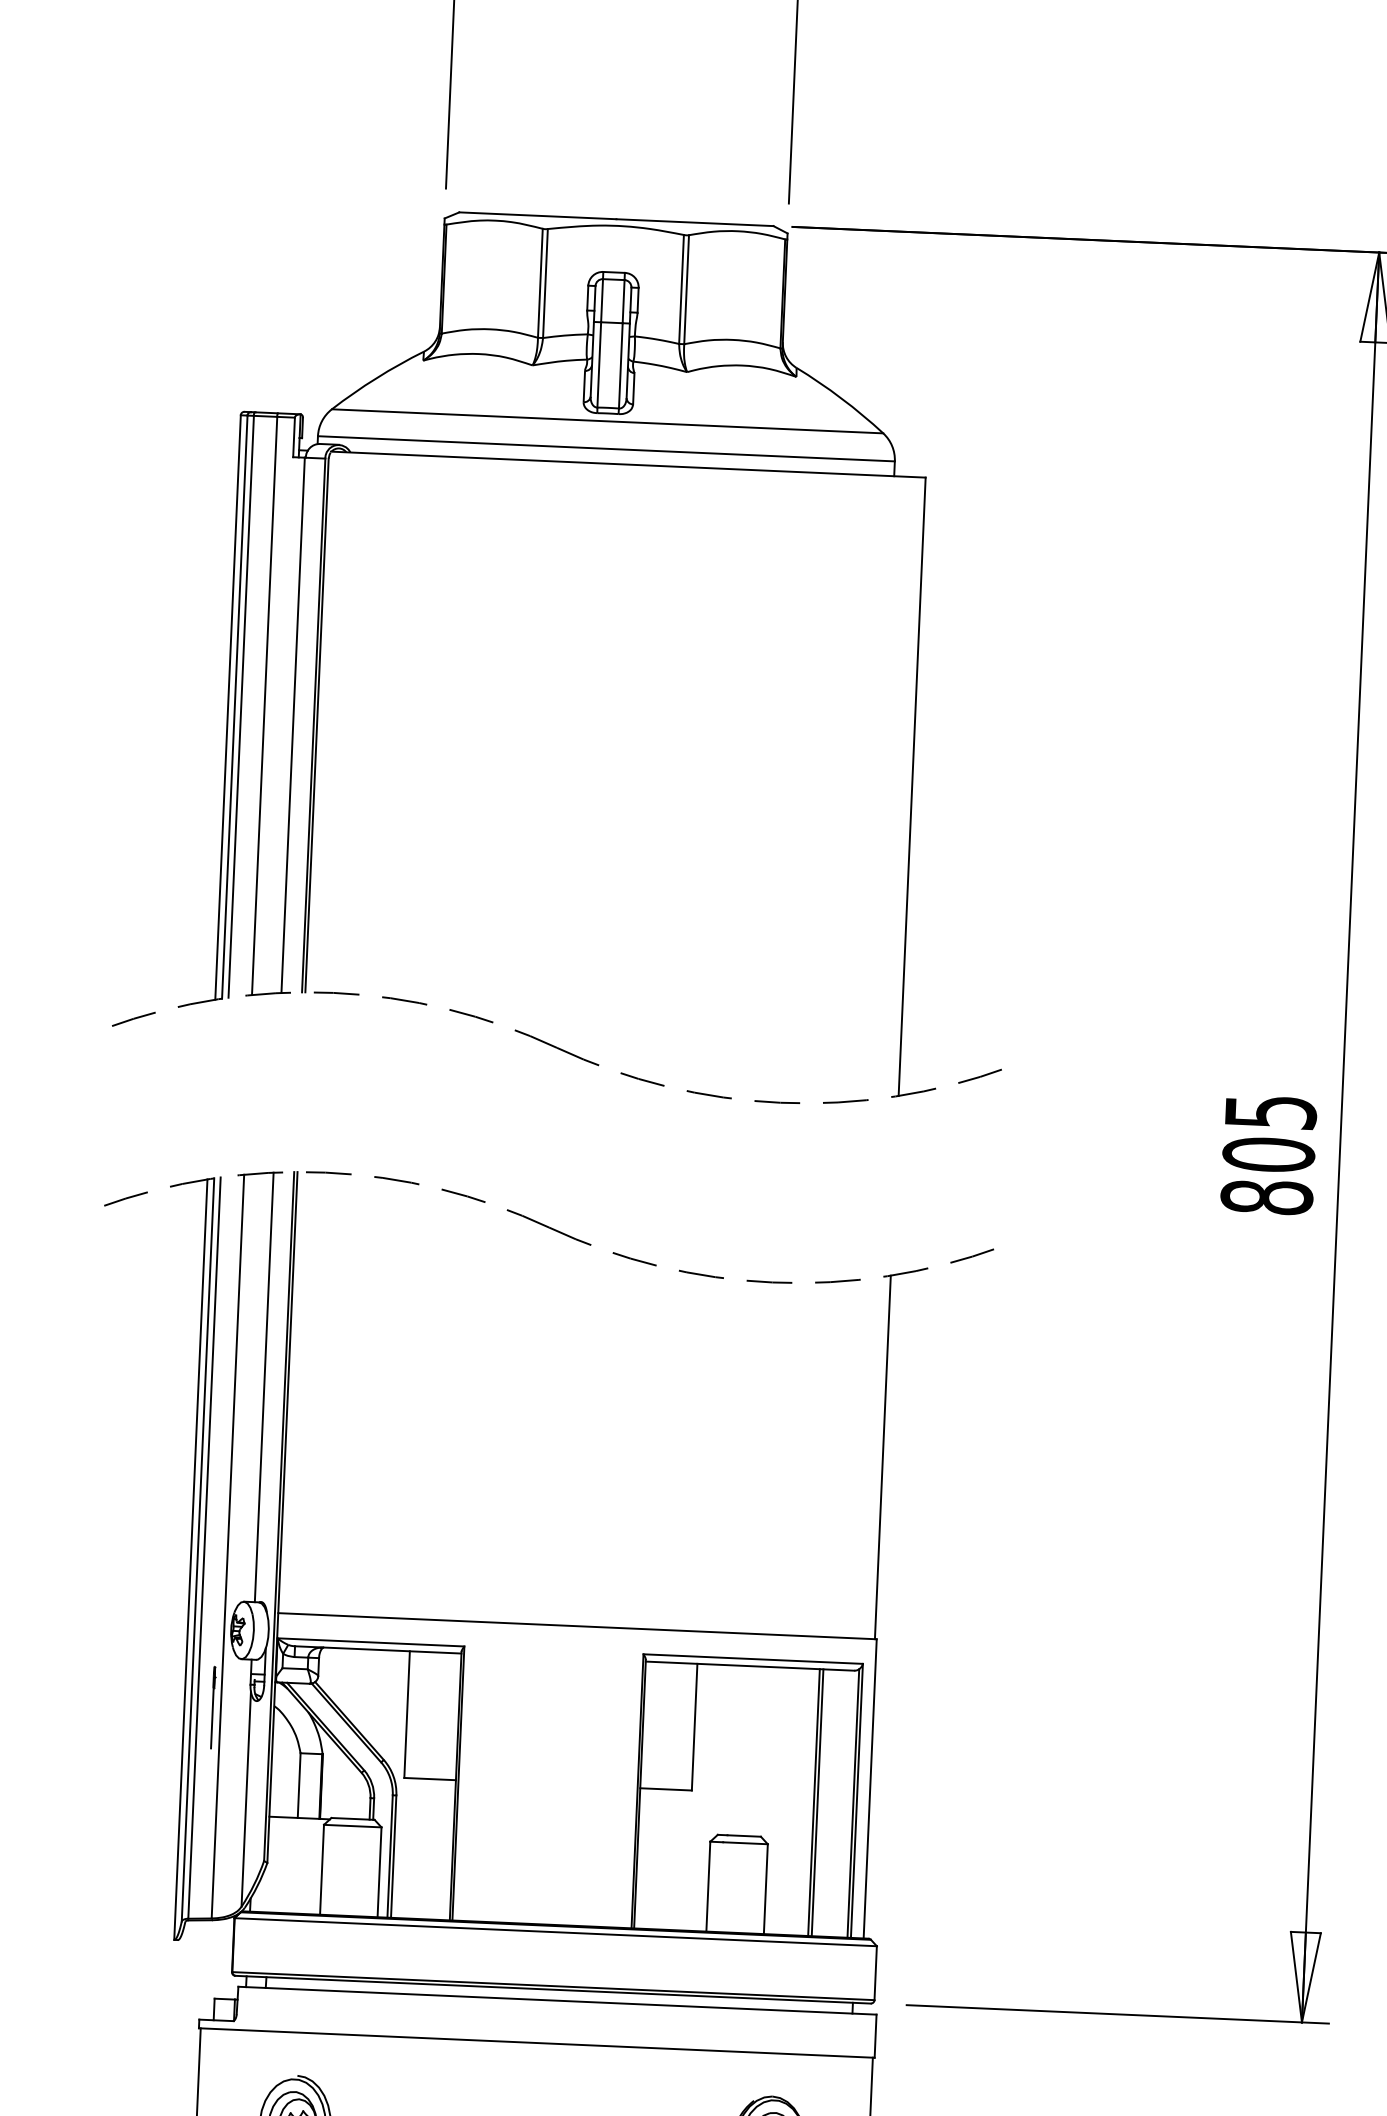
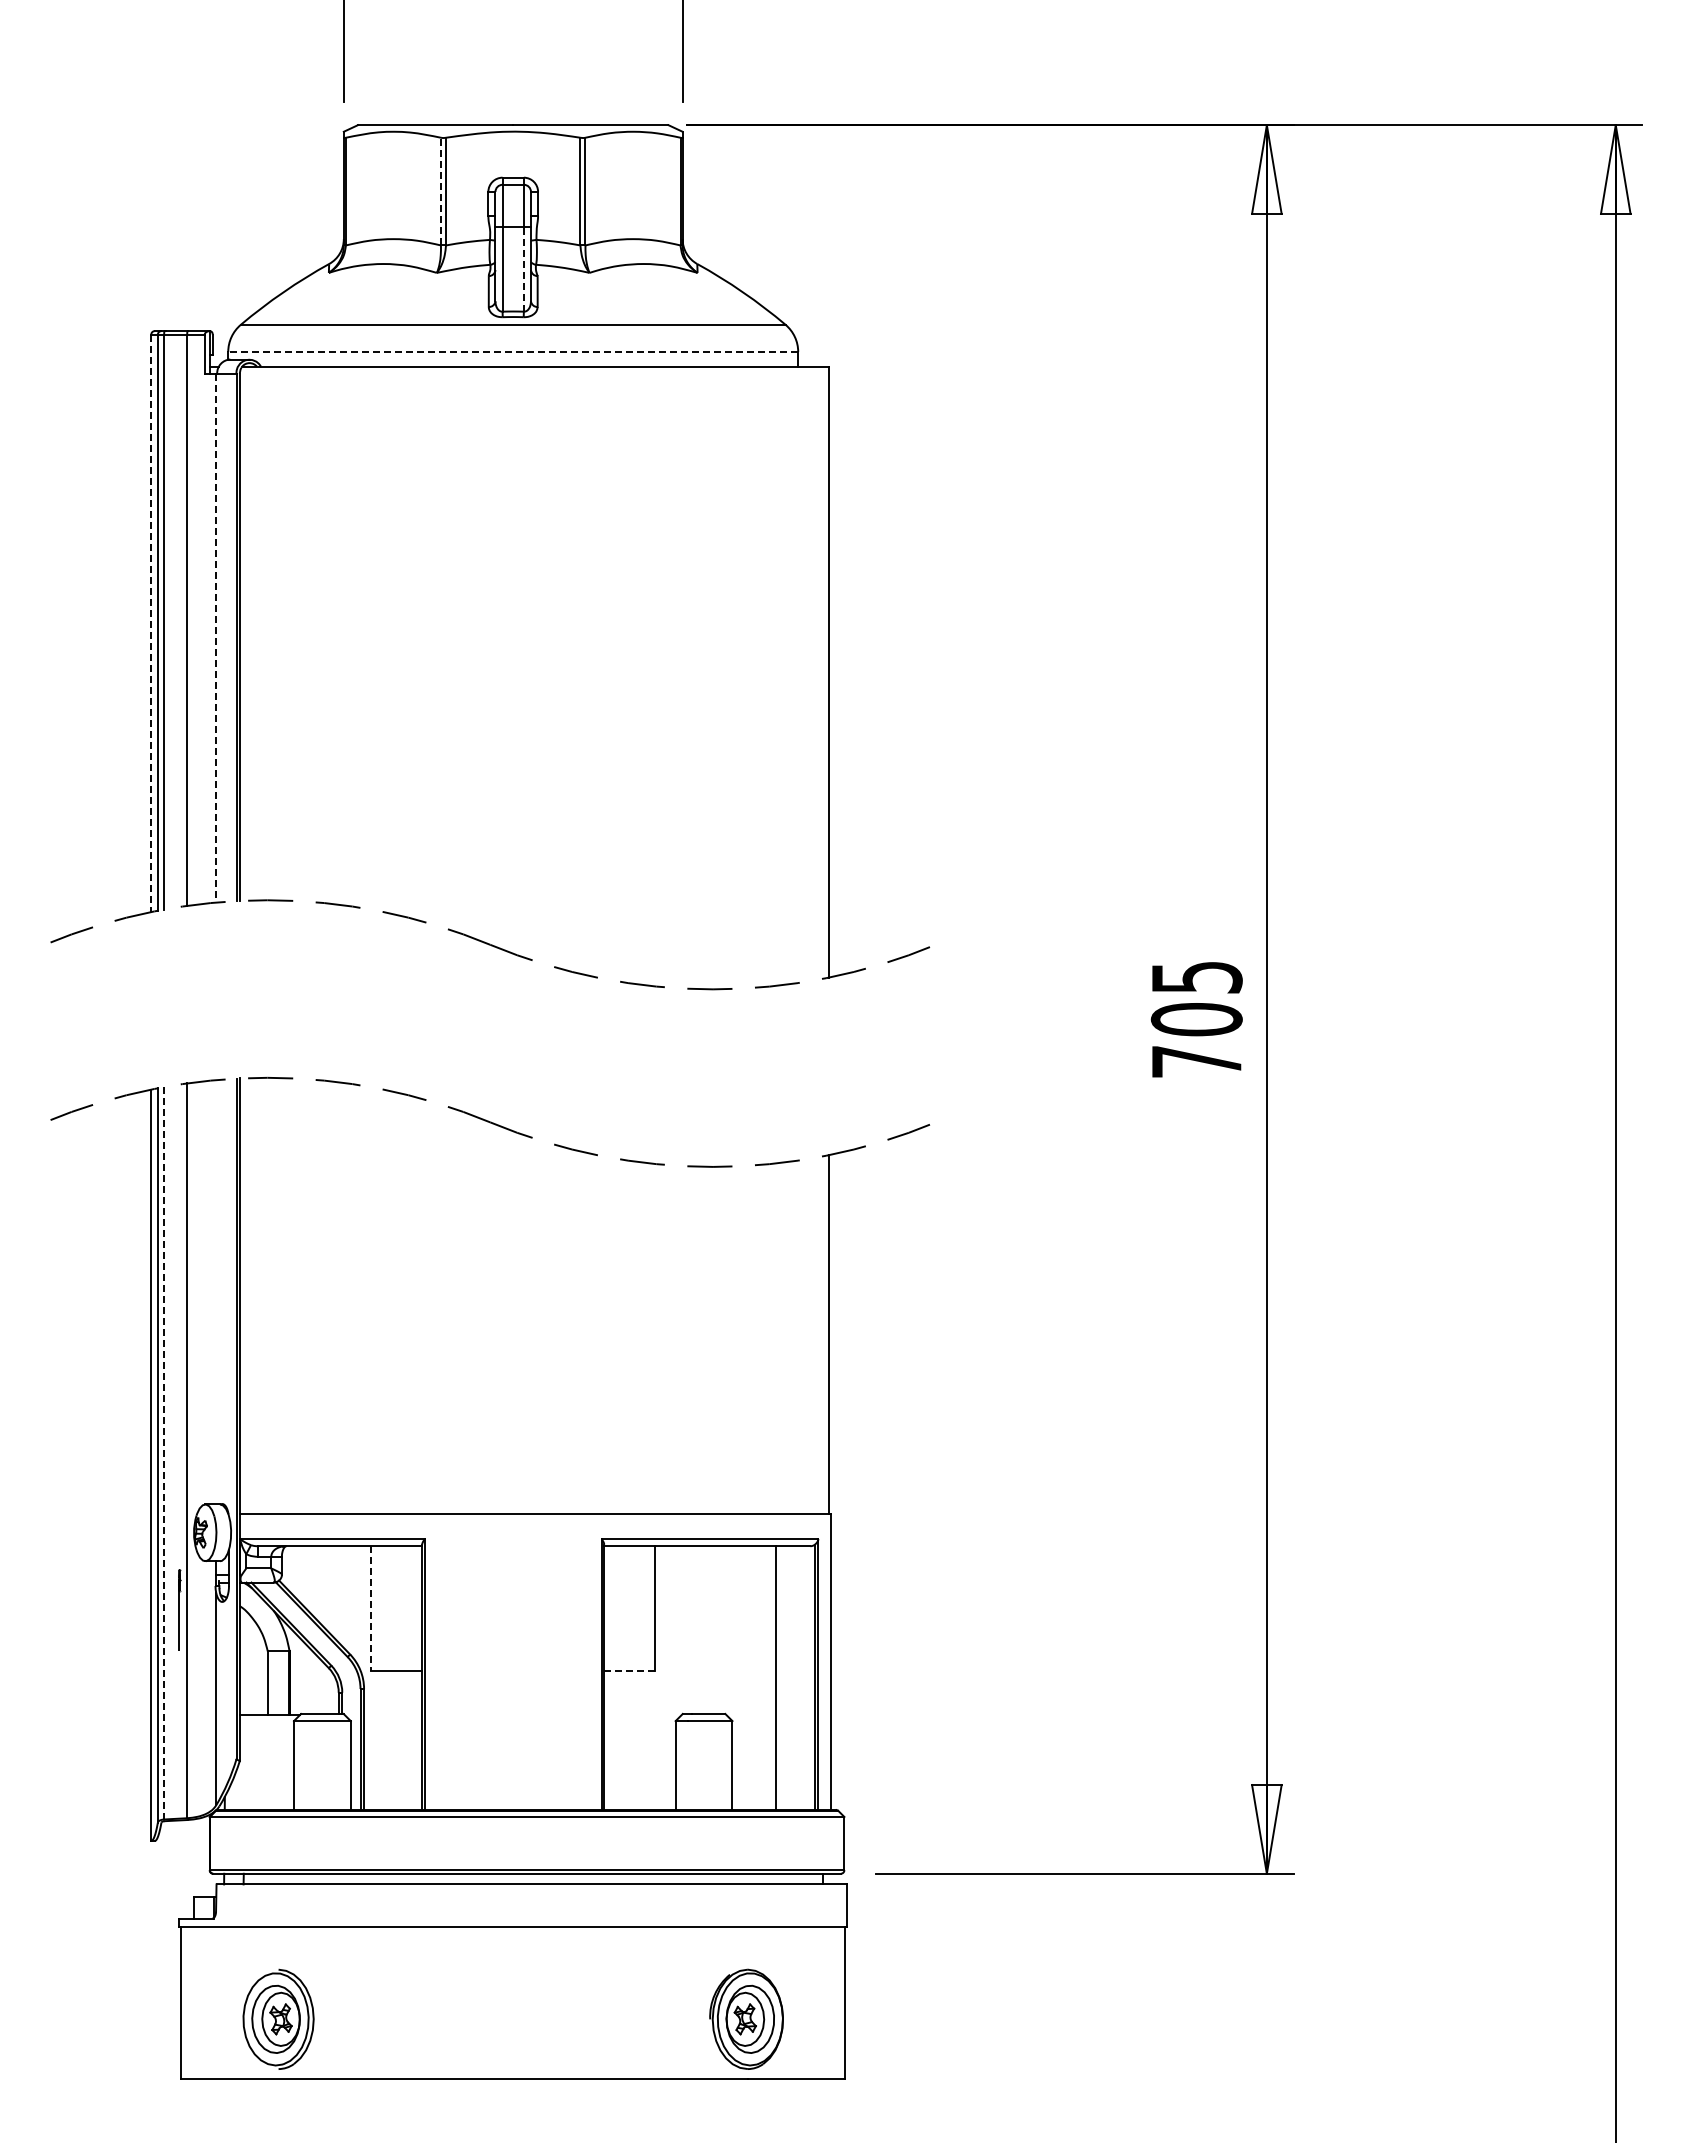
line: (539, 283) -> (440, 191), solid -> dashed
line: (620, 365) -> (523, 269), solid -> dashed
line: (606, 448) -> (513, 351), solid -> dashed
line: (228, 707) -> (151, 623), solid -> dashed
line: (293, 725) -> (216, 638), solid -> dashed
text: (1266, 1197) -> (1196, 1061), 805 -> 705
line: (264, 1387) -> (216, 1292), removed
line: (204, 1548) -> (164, 1453), solid -> dashed
line: (407, 1714) -> (371, 1608), solid -> dashed
line: (665, 1789) -> (629, 1671), solid -> dashed
line: (817, 1802) -> (779, 1677), removed

